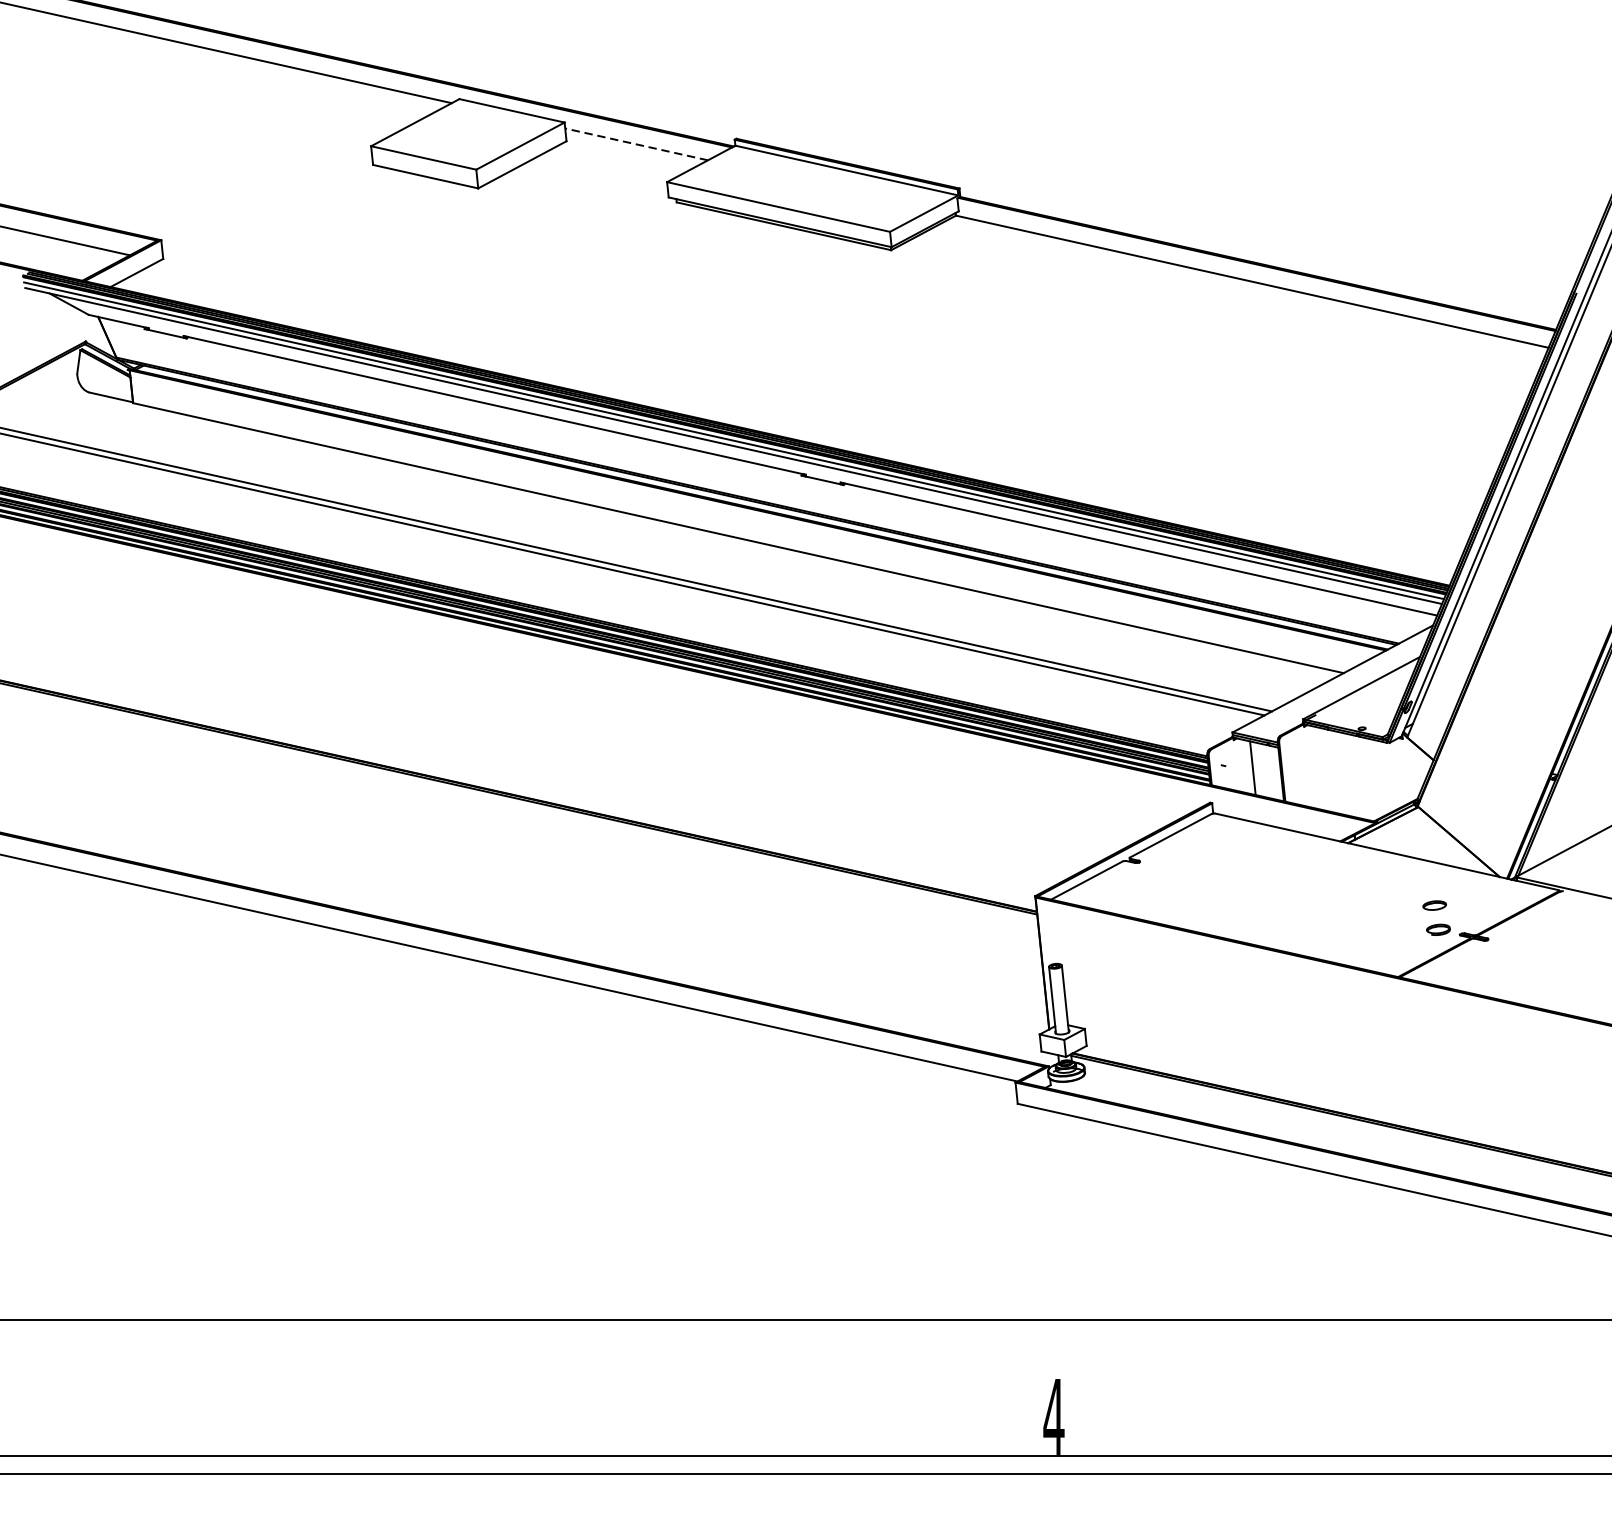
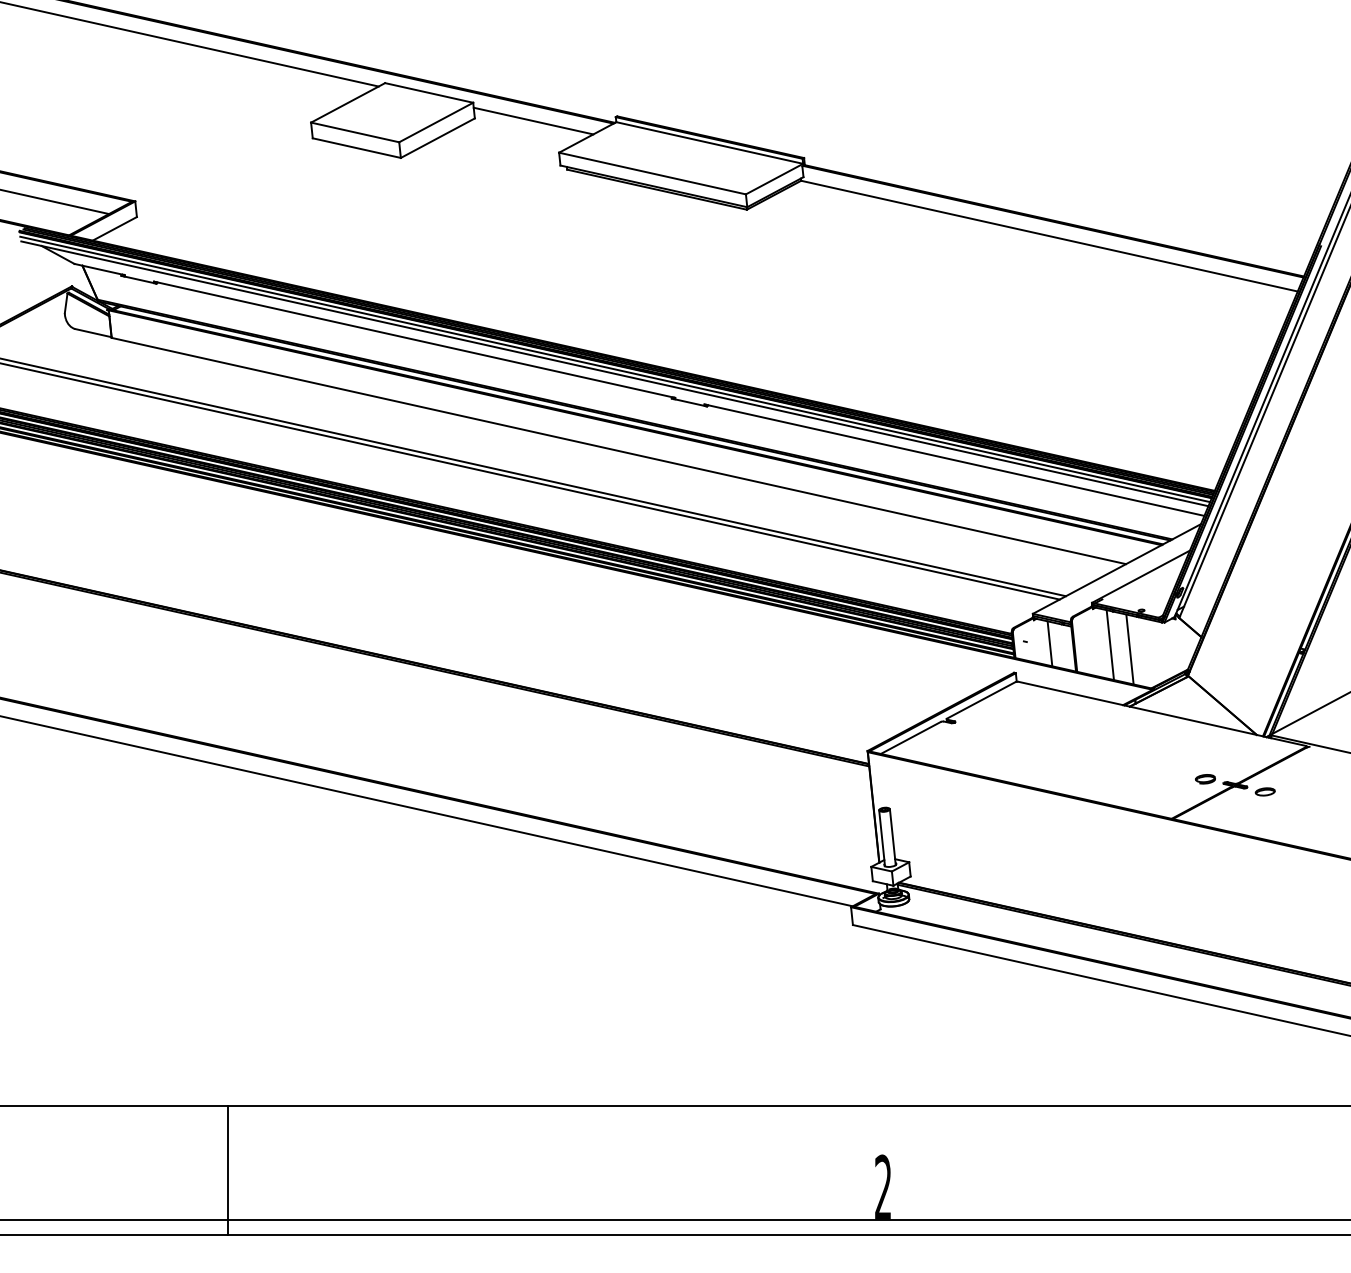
line: (636, 143) -> (533, 120), dashed -> solid
line: (1323, 770) -> (1109, 645), added
line: (1347, 775) -> (1129, 649), added
part: (1433, 905) -> (1264, 791), moved
line: (272, 1396) -> (228, 1170), added
text: (1054, 1415) -> (883, 1186), 4 -> 2

